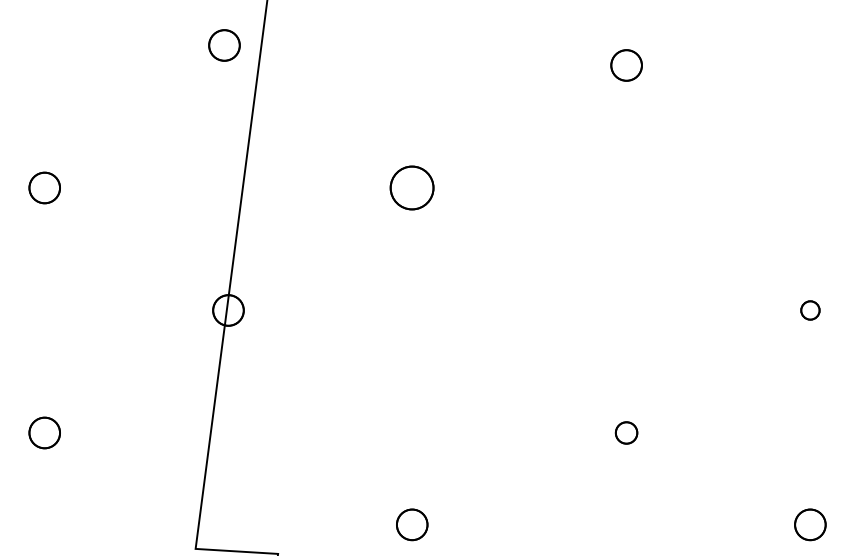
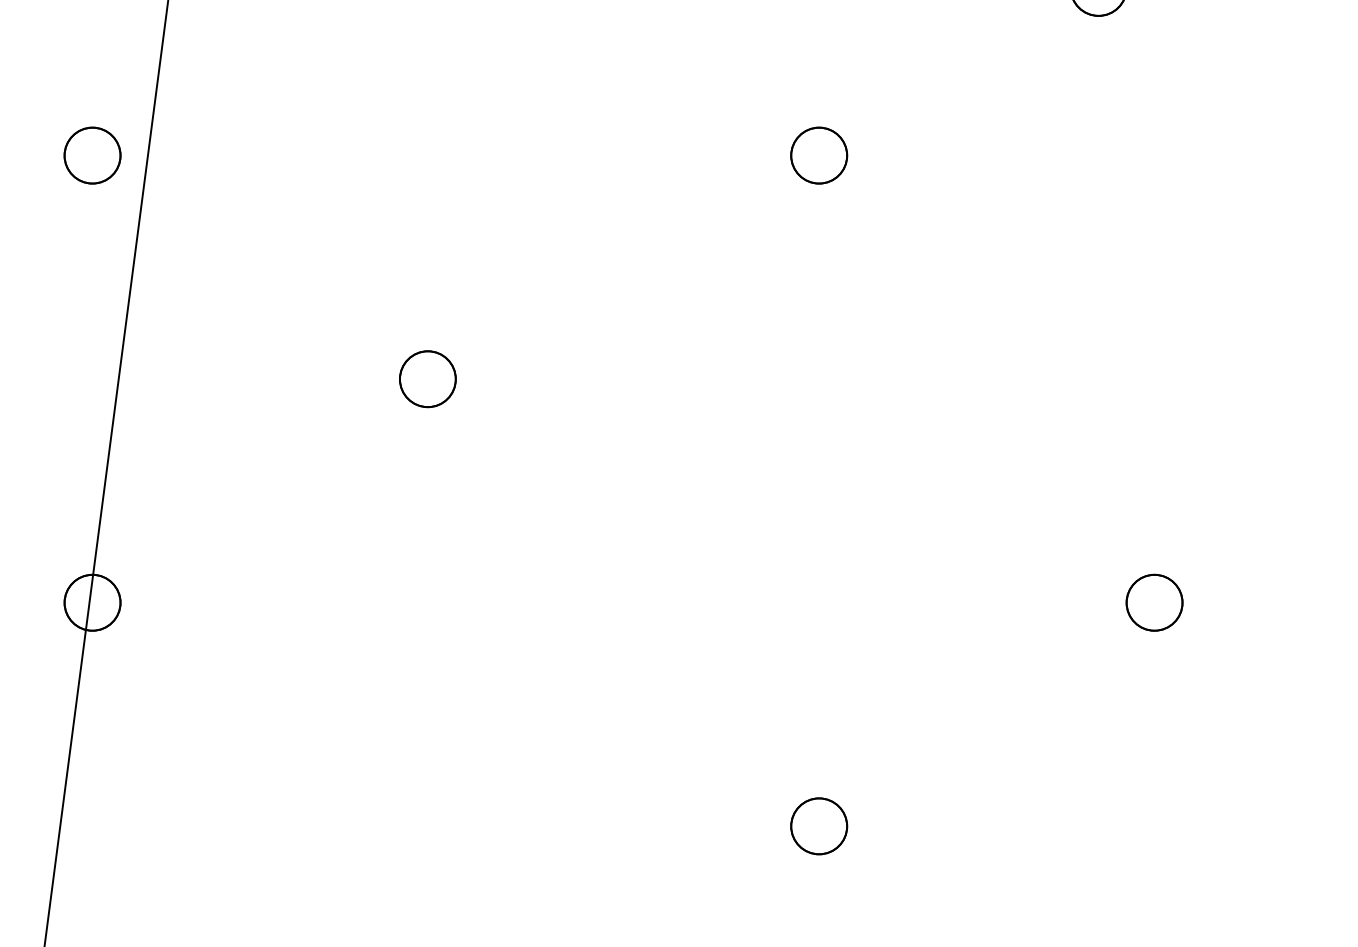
part: (224, 45) -> (92, 155), moved
part: (412, 187) -> (428, 378), size x0.71
part: (810, 310) -> (1154, 602), size x1.67
part: (626, 432) -> (818, 825), size x1.43

